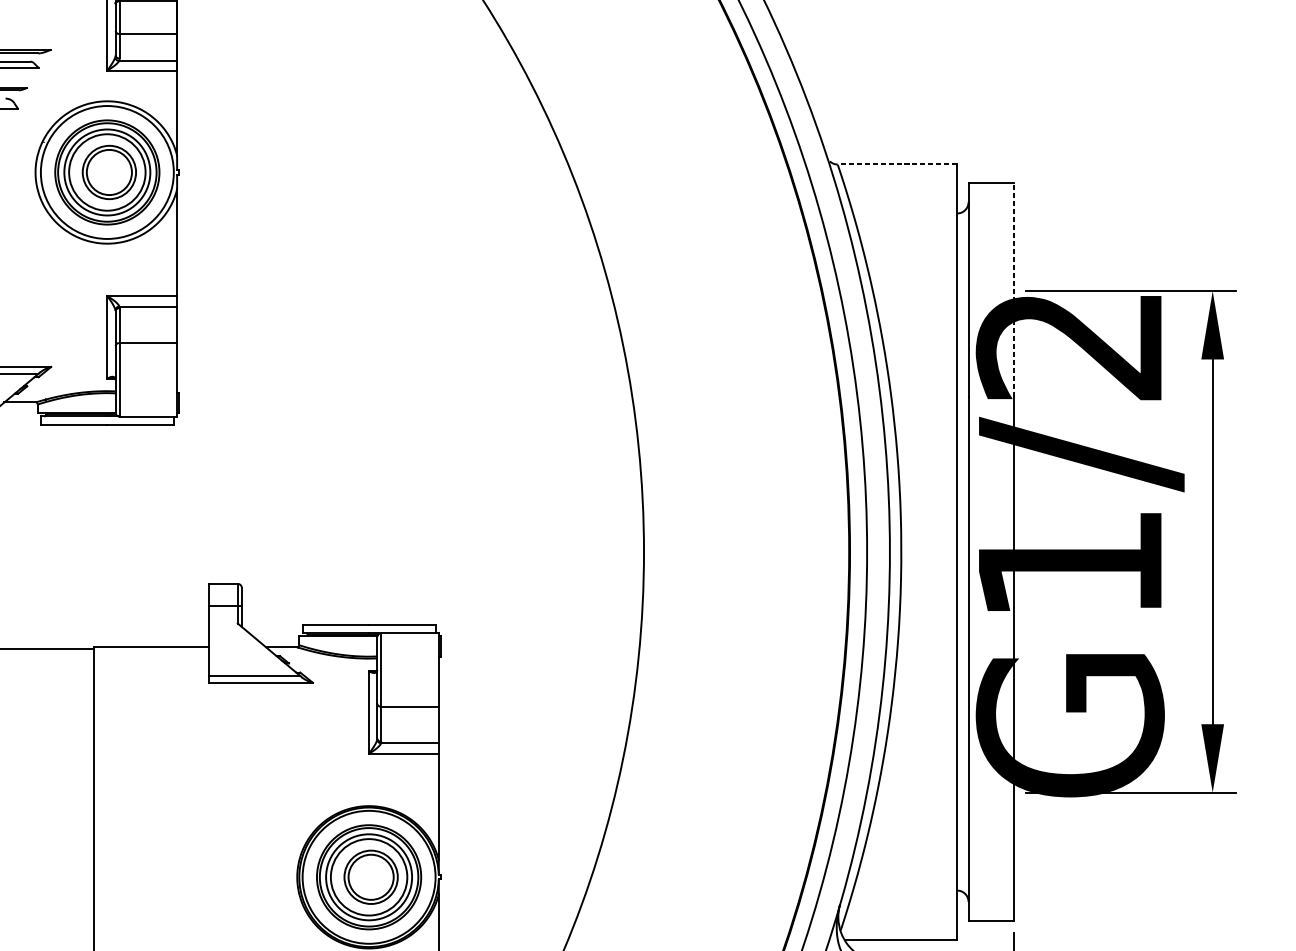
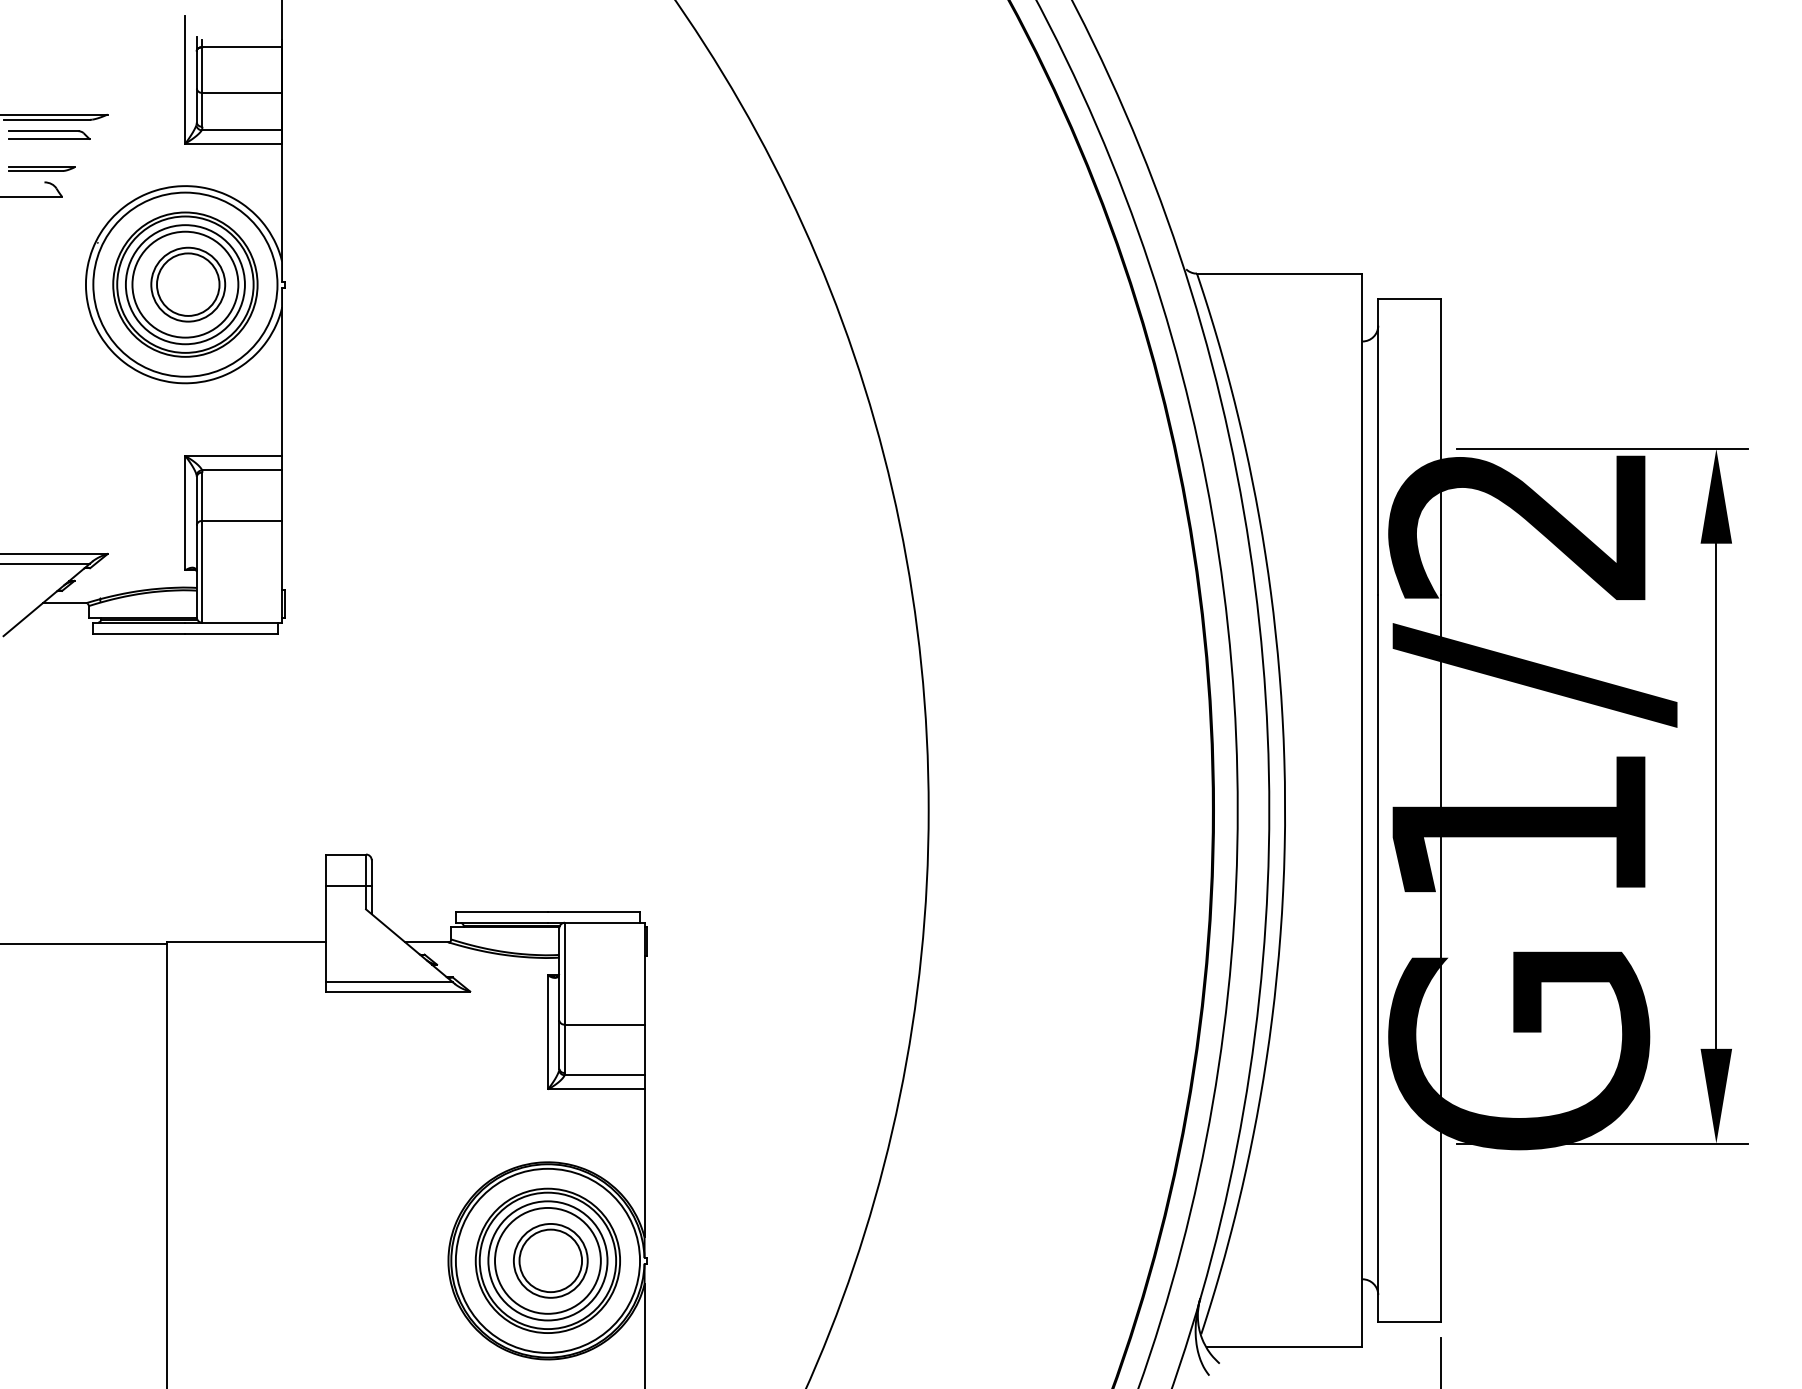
line: (897, 164) -> (1279, 273), dashed -> solid
line: (1014, 289) -> (1441, 446), dashed -> solid

